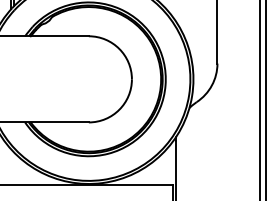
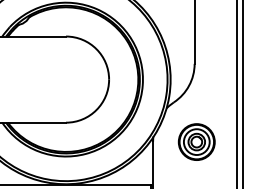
part: (219, 141) -> (196, 141), added

